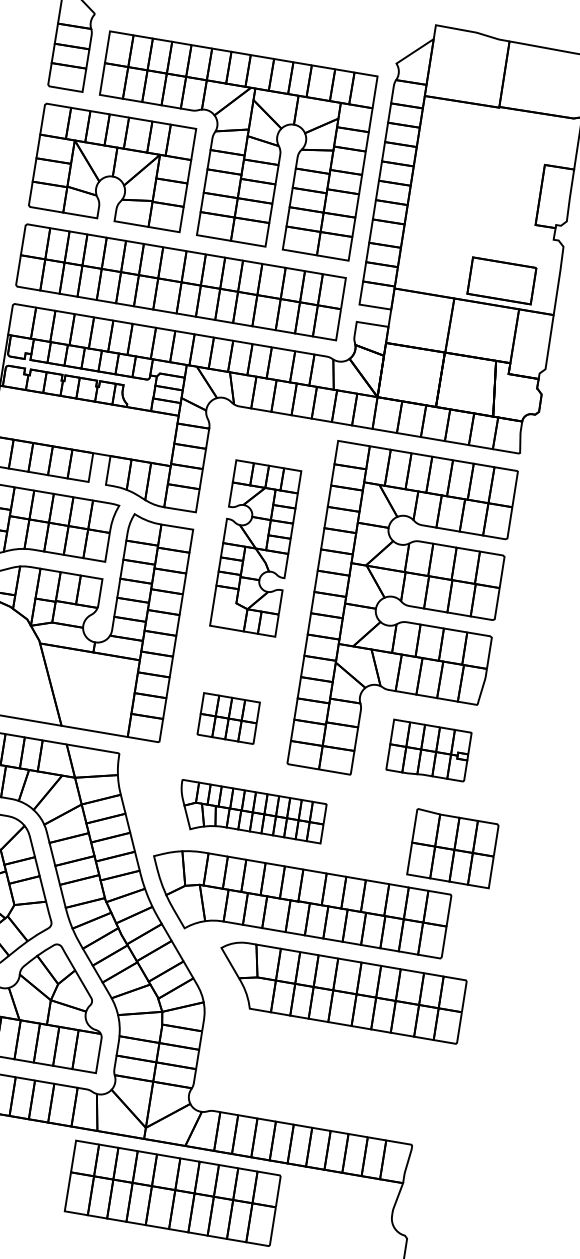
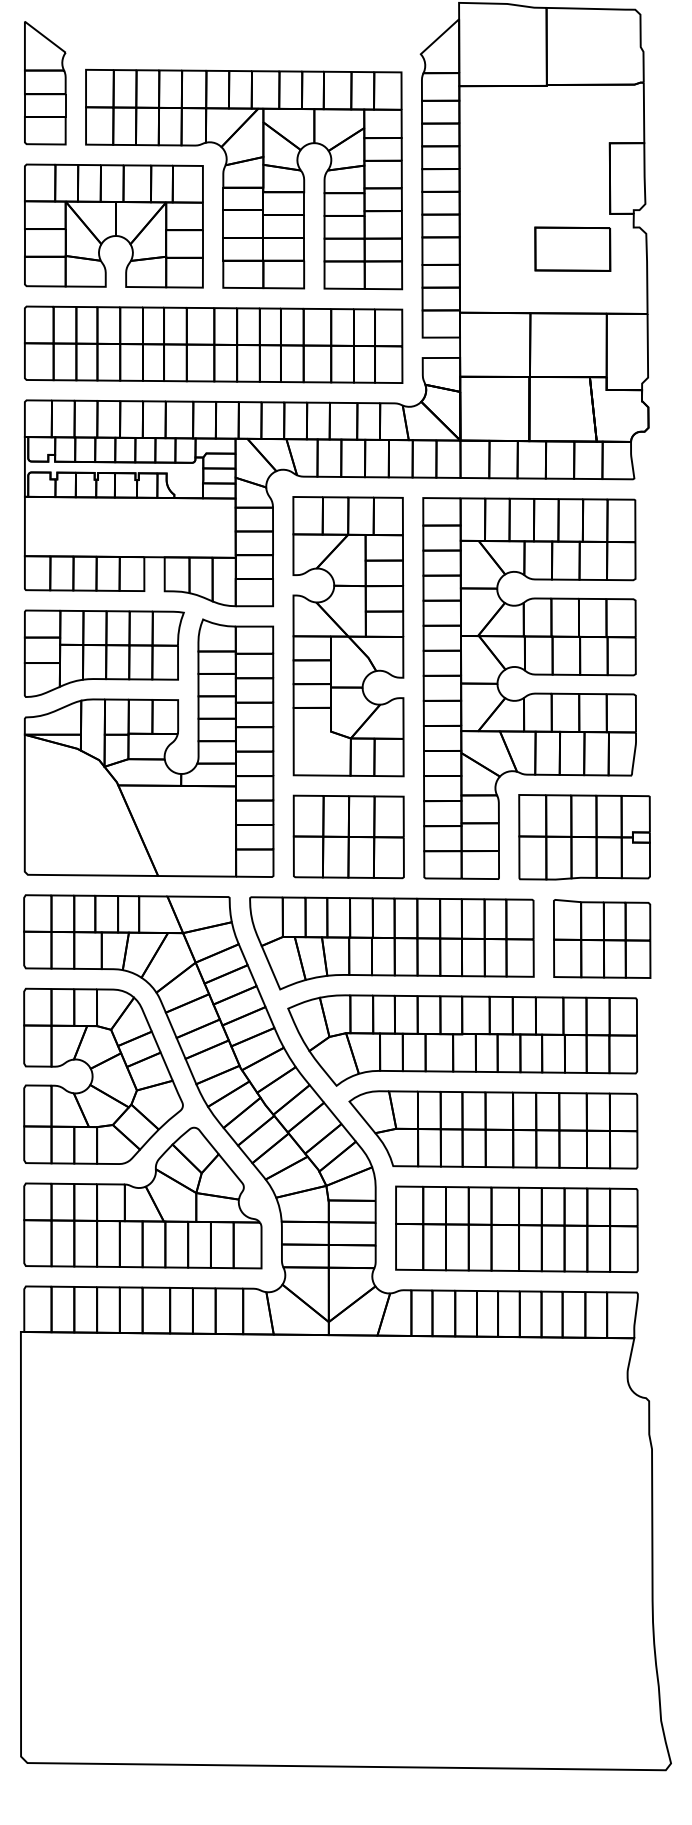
part: (501, 280) -> (572, 248), moved
part: (255, 548) -> (348, 636), size x1.43
part: (228, 718) -> (348, 836), size x1.67
part: (428, 751) -> (584, 837), size x1.43
part: (250, 814) -> (391, 943), size x1.67
part: (453, 848) -> (602, 938), moved
part: (339, 991) -> (493, 1129), moved
part: (172, 1193) -> (516, 1229), moved

